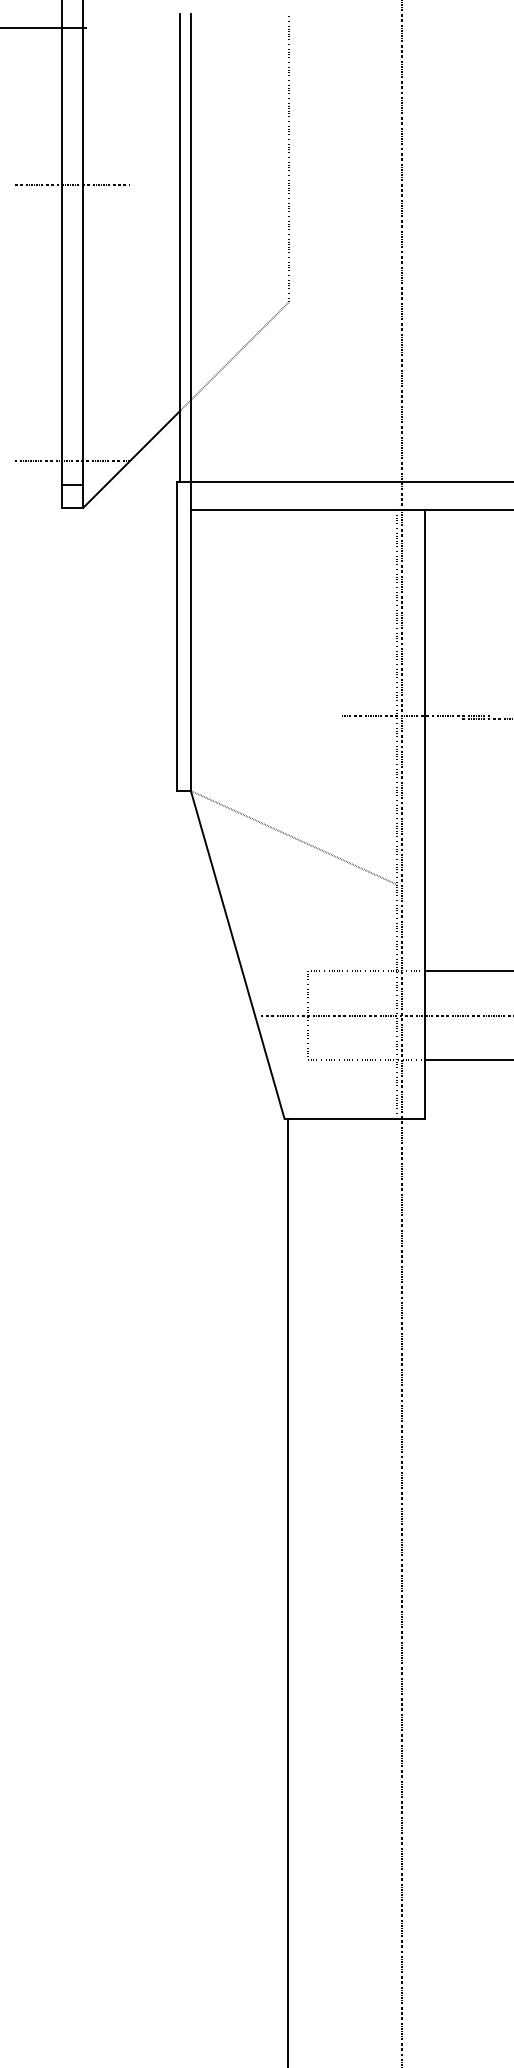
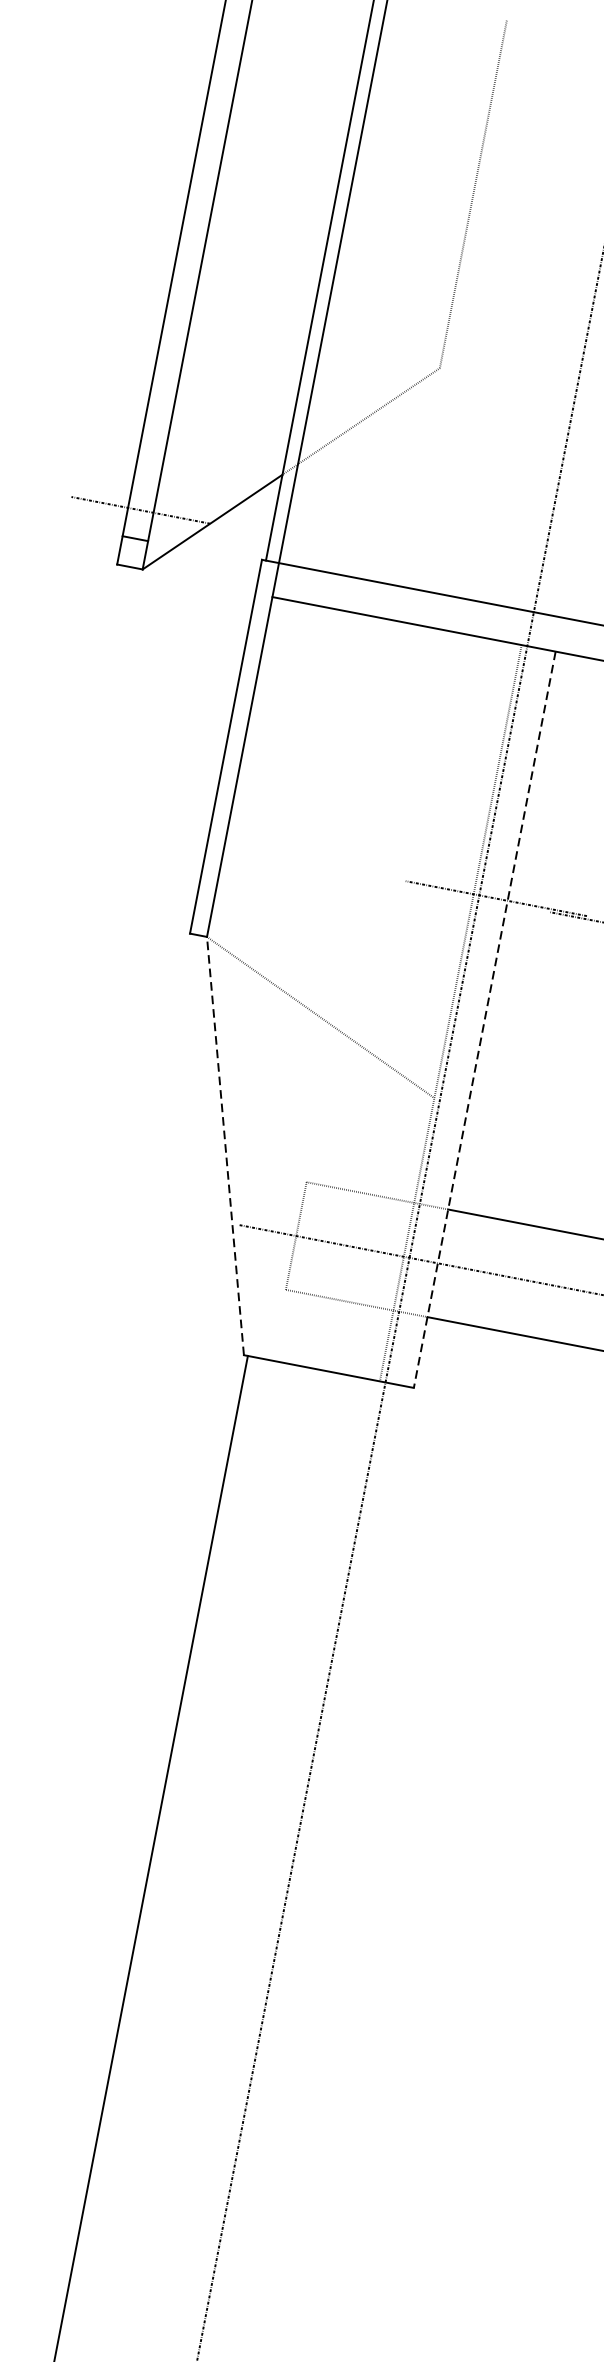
line: (72, 184) -> (205, 175), removed
line: (424, 814) -> (484, 1019), solid -> dashed
line: (237, 954) -> (225, 1145), solid -> dashed

